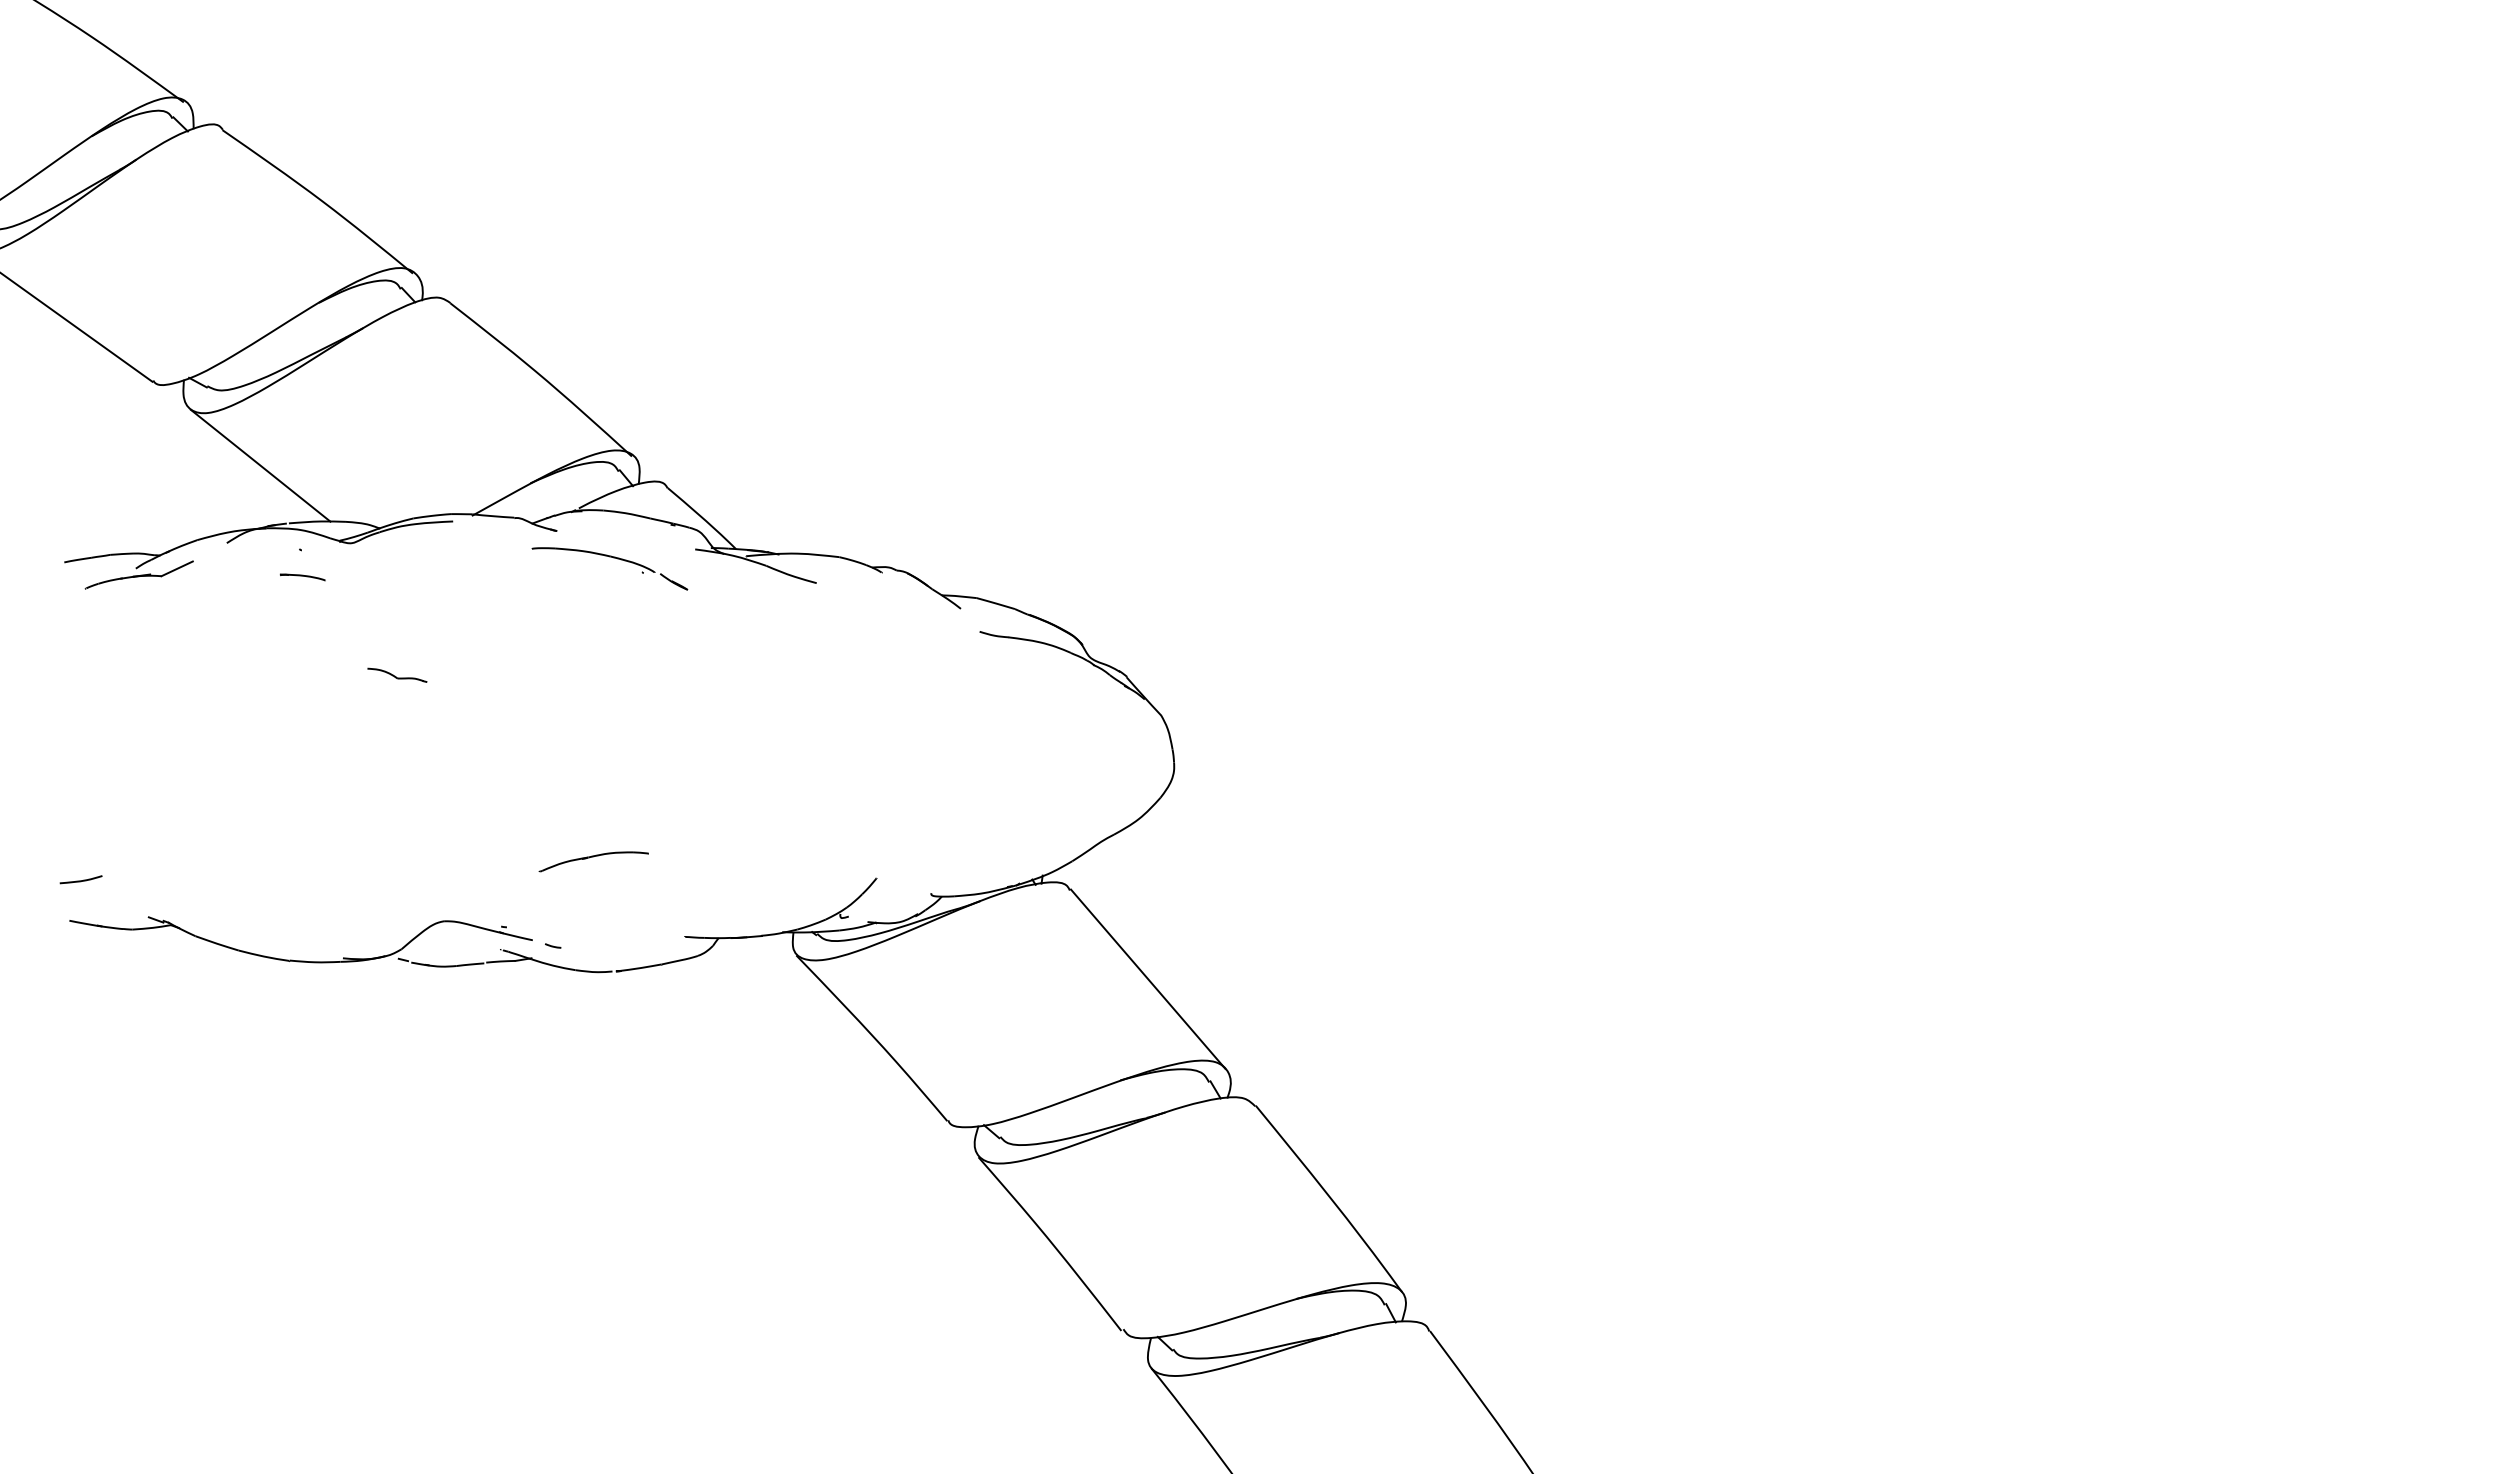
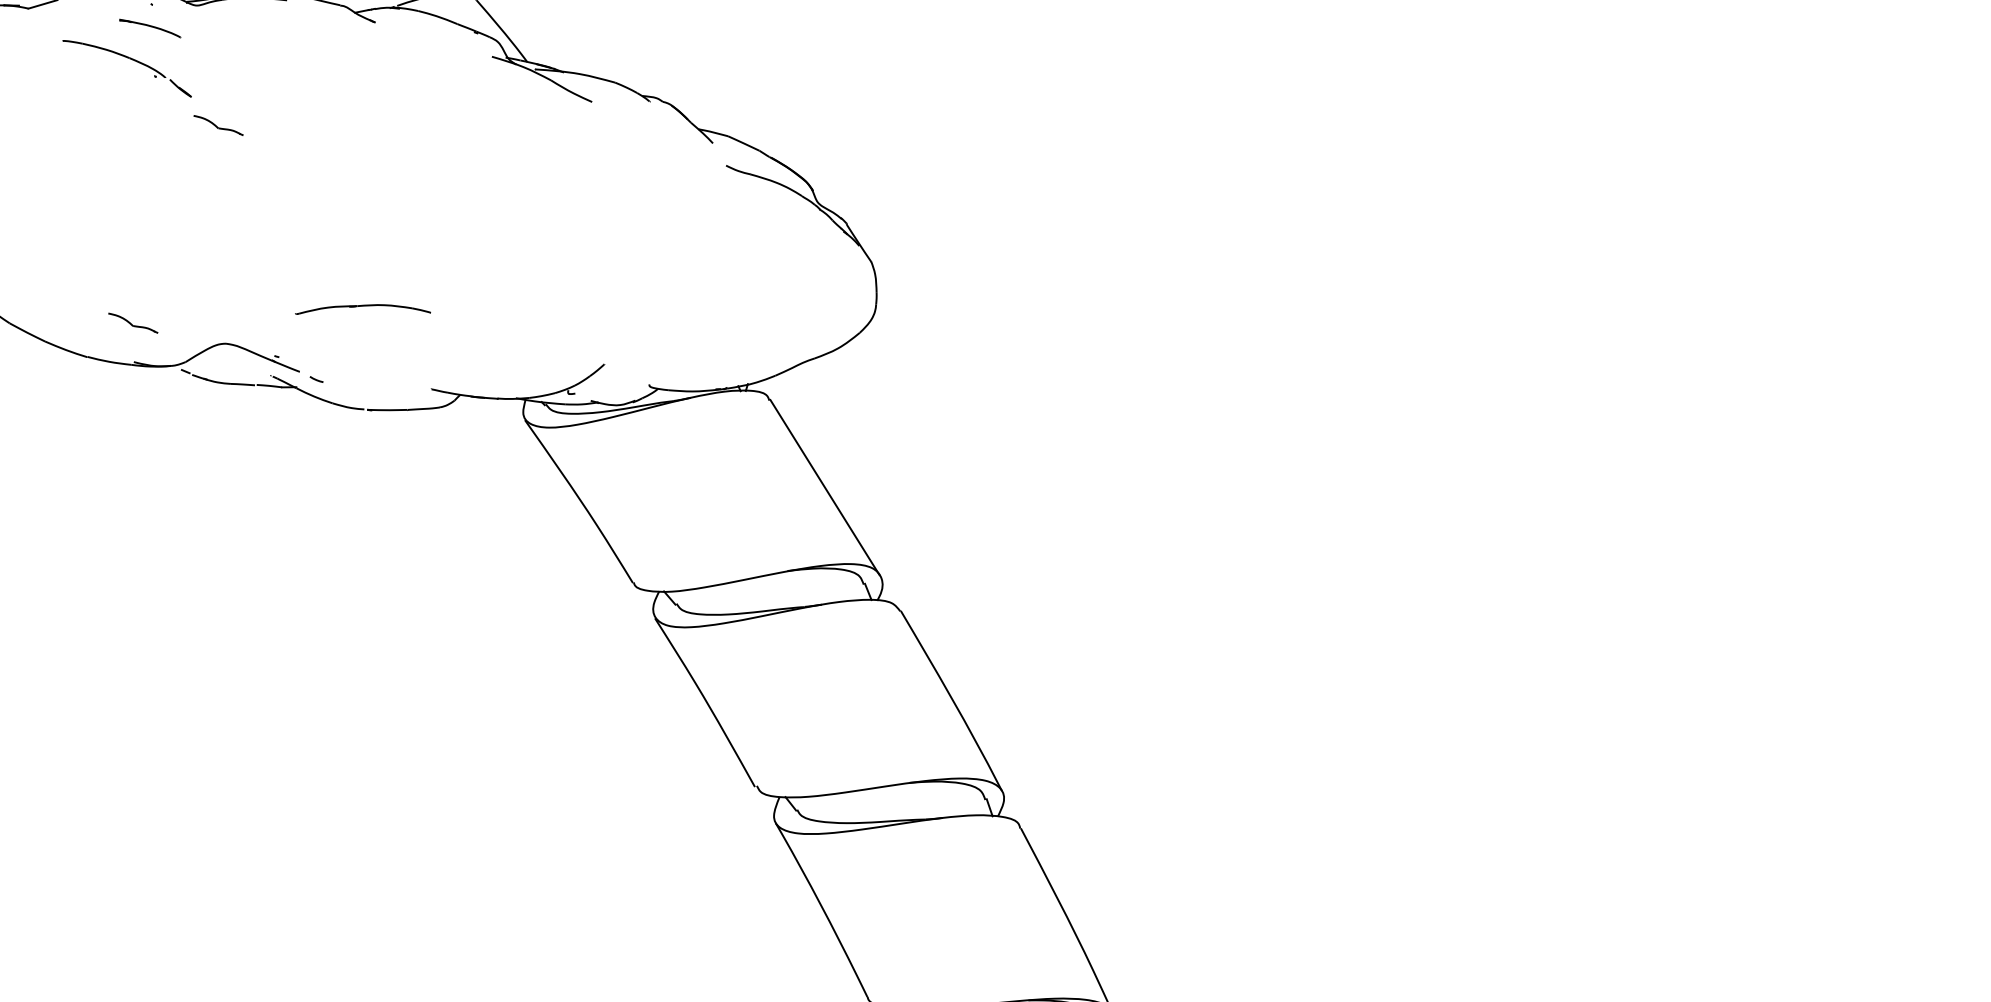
part: (613, 558) -> (131, 60), moved
part: (302, 577) -> (149, 28), size x1.6
part: (593, 861) -> (362, 312), size x1.4
part: (335, 913) -> (133, 322), added

